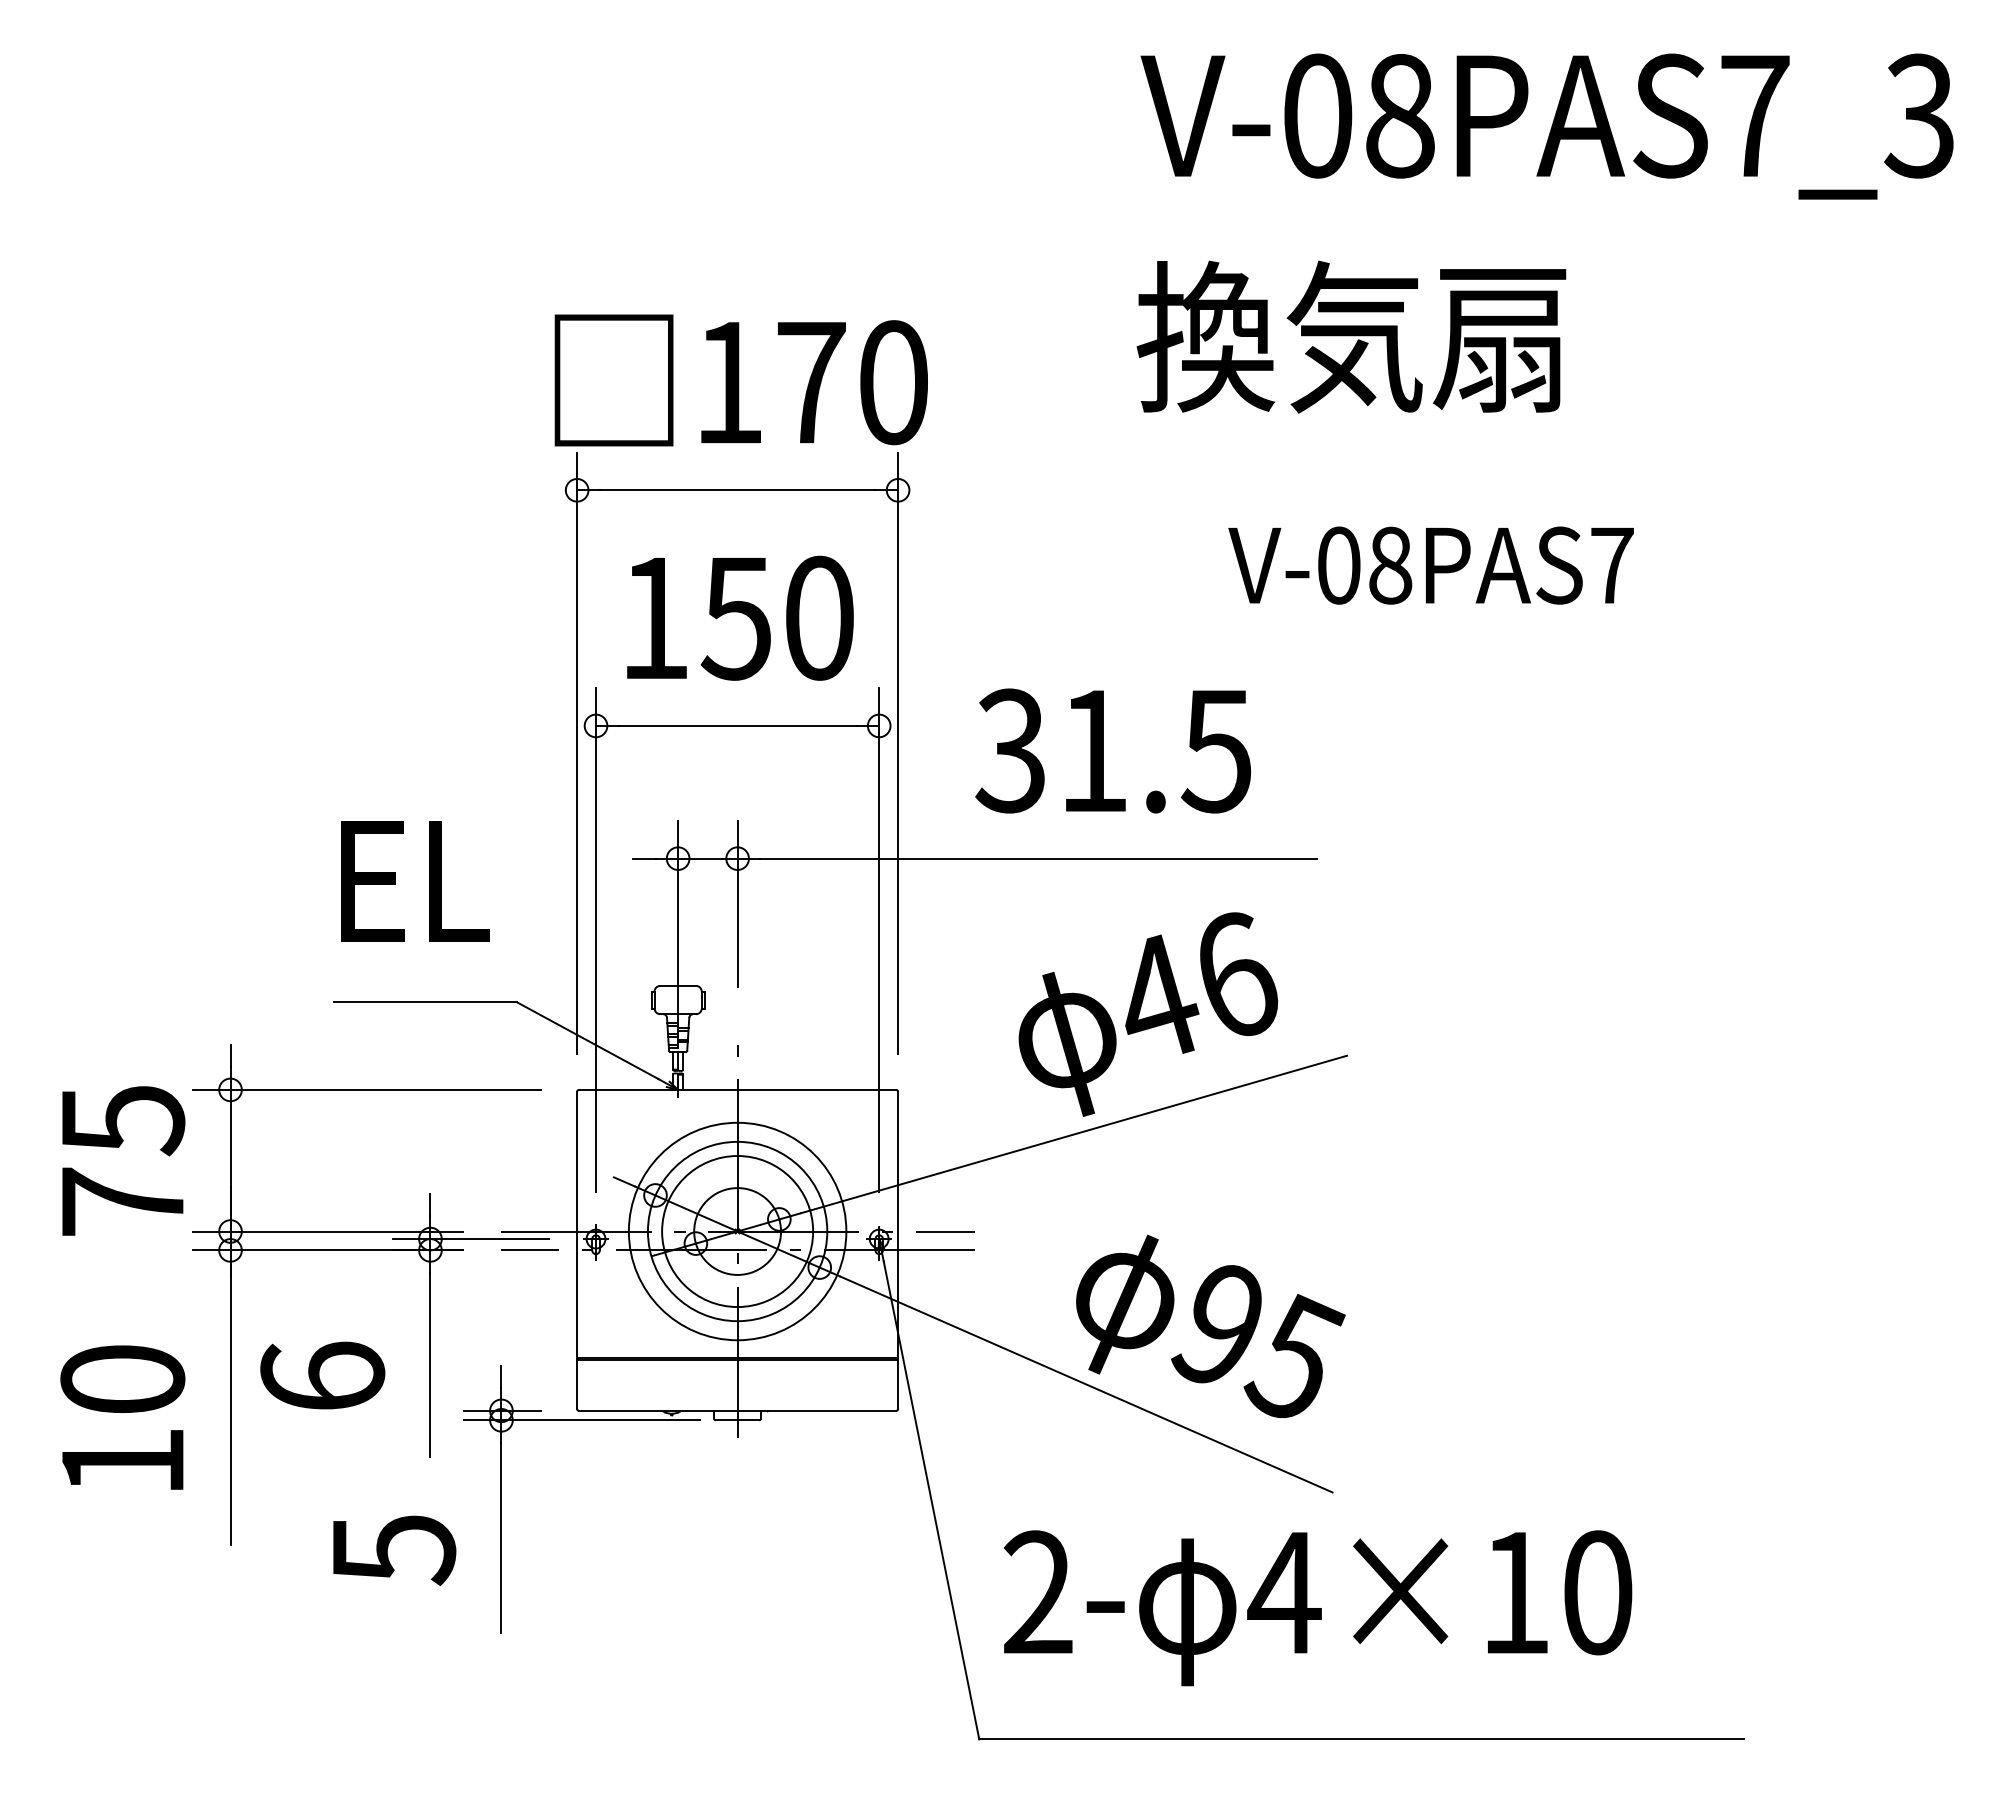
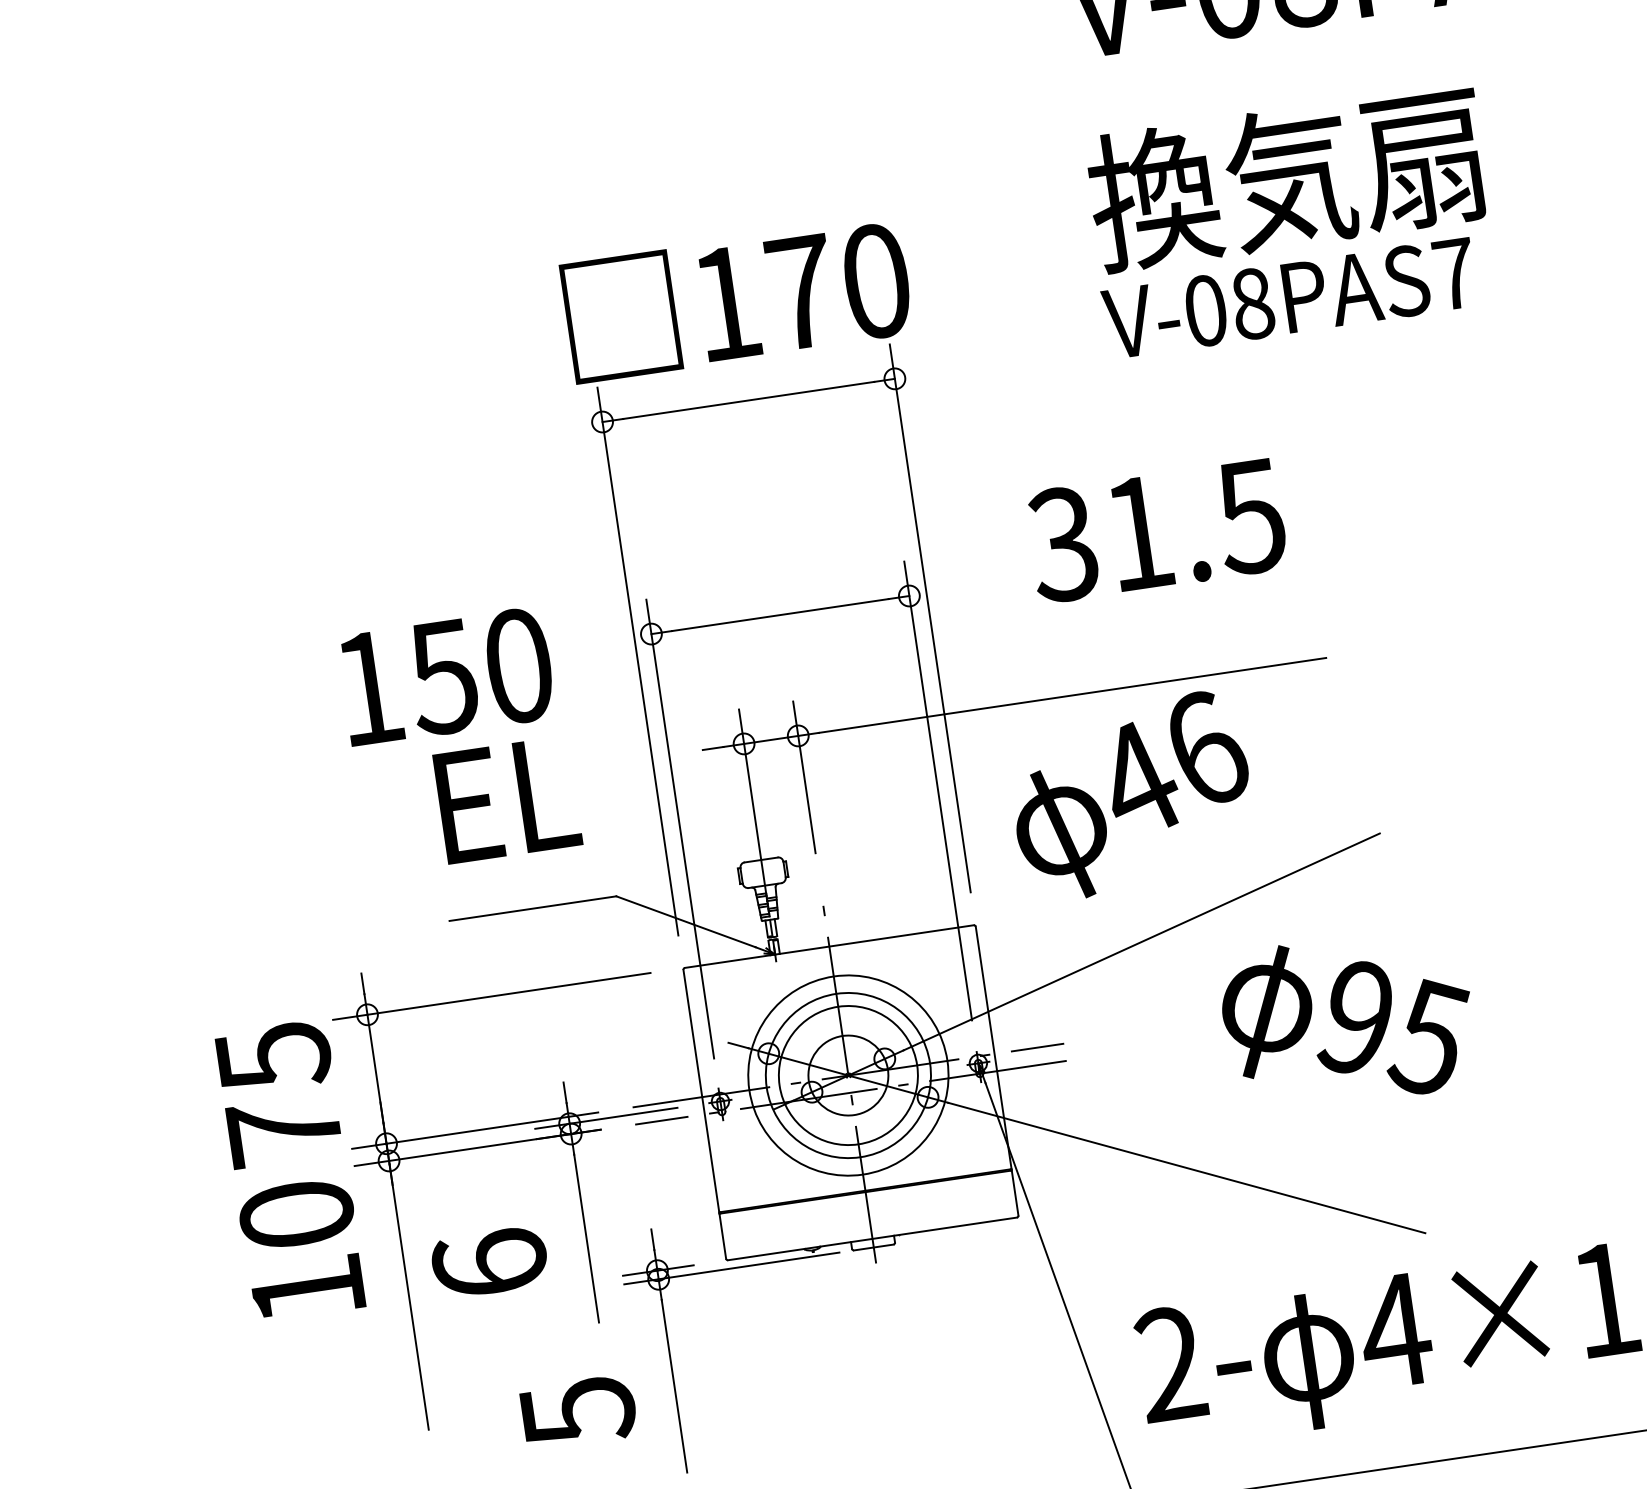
text: (1430, 565) -> (1289, 298), moved
text: (740, 617) -> (446, 676), moved
text: (1112, 750) -> (1155, 530), moved
text: (1148, 1014) -> (1131, 796), moved
text: (1210, 1325) -> (1348, 1019), moved
text: (122, 1417) -> (301, 1249), moved

